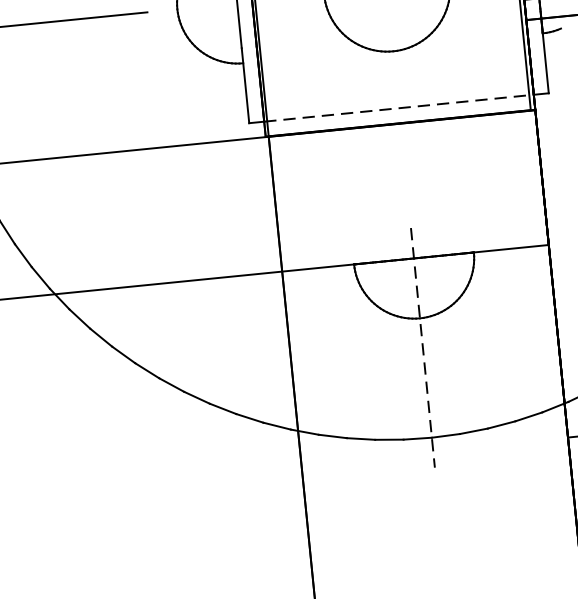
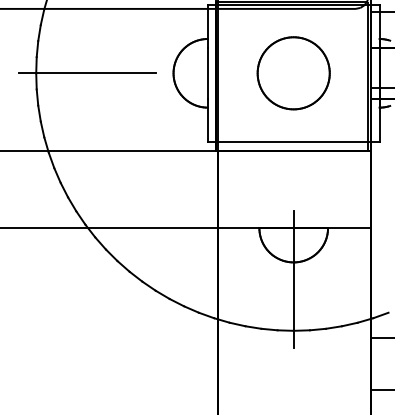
line: (400, 108) -> (294, 142), dashed -> solid
line: (422, 348) -> (293, 279), dashed -> solid

